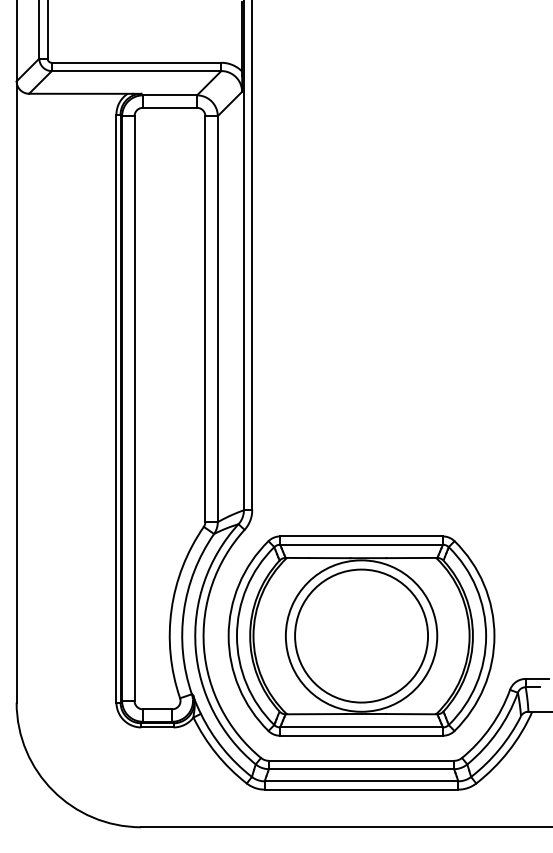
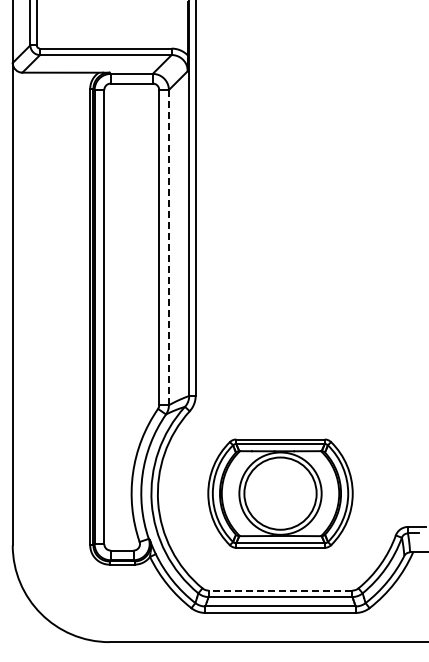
line: (217, 318) -> (168, 247), solid -> dashed
part: (361, 635) -> (280, 493), size x0.7
line: (361, 760) -> (280, 590), solid -> dashed

